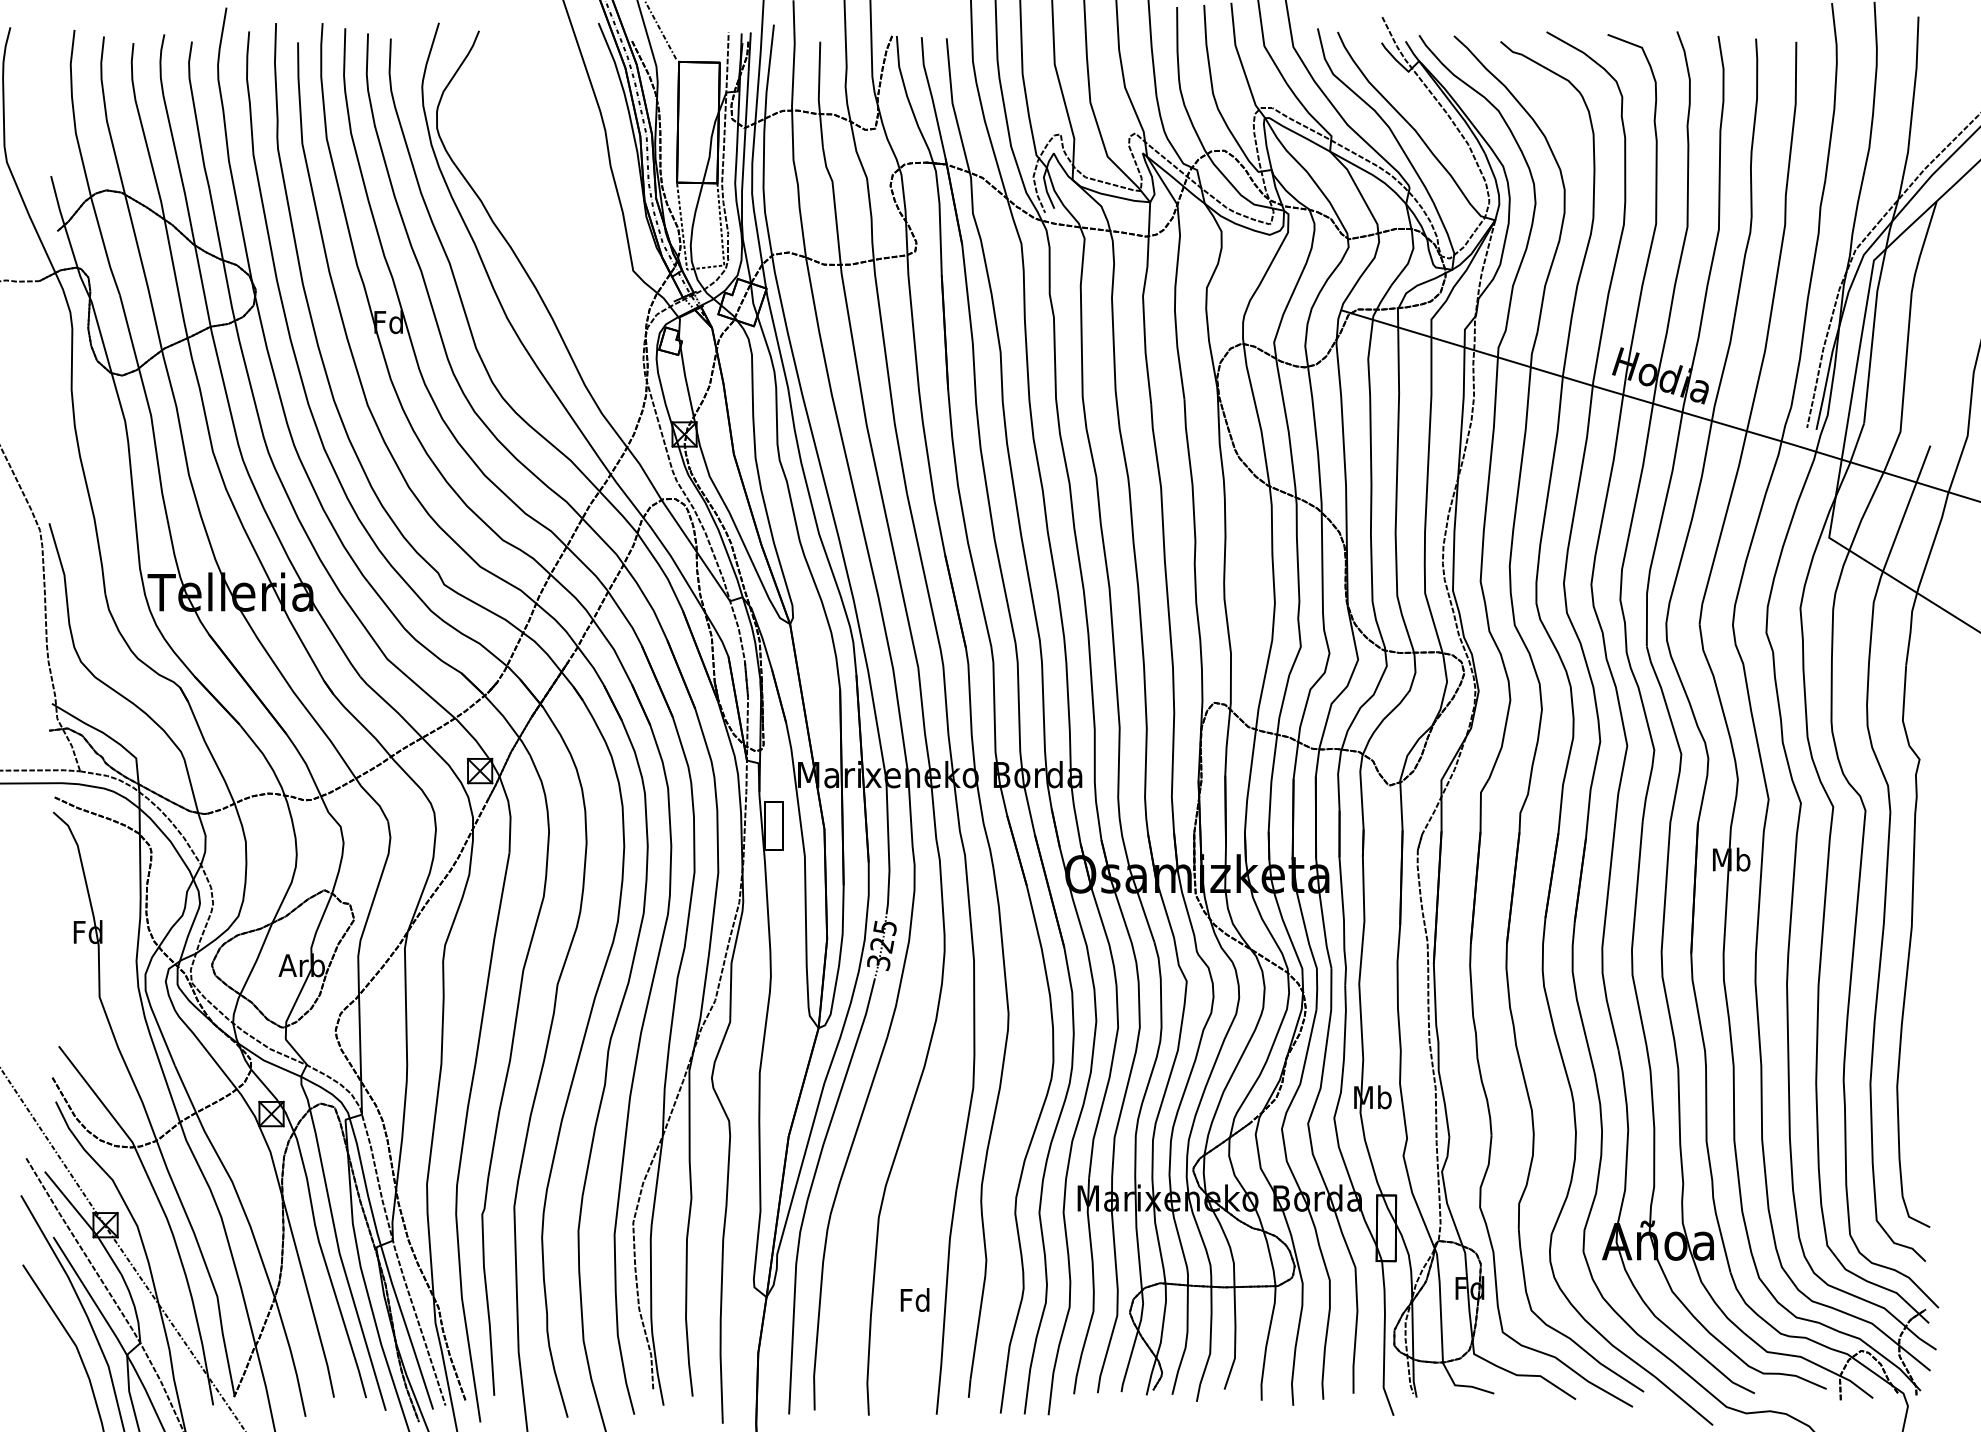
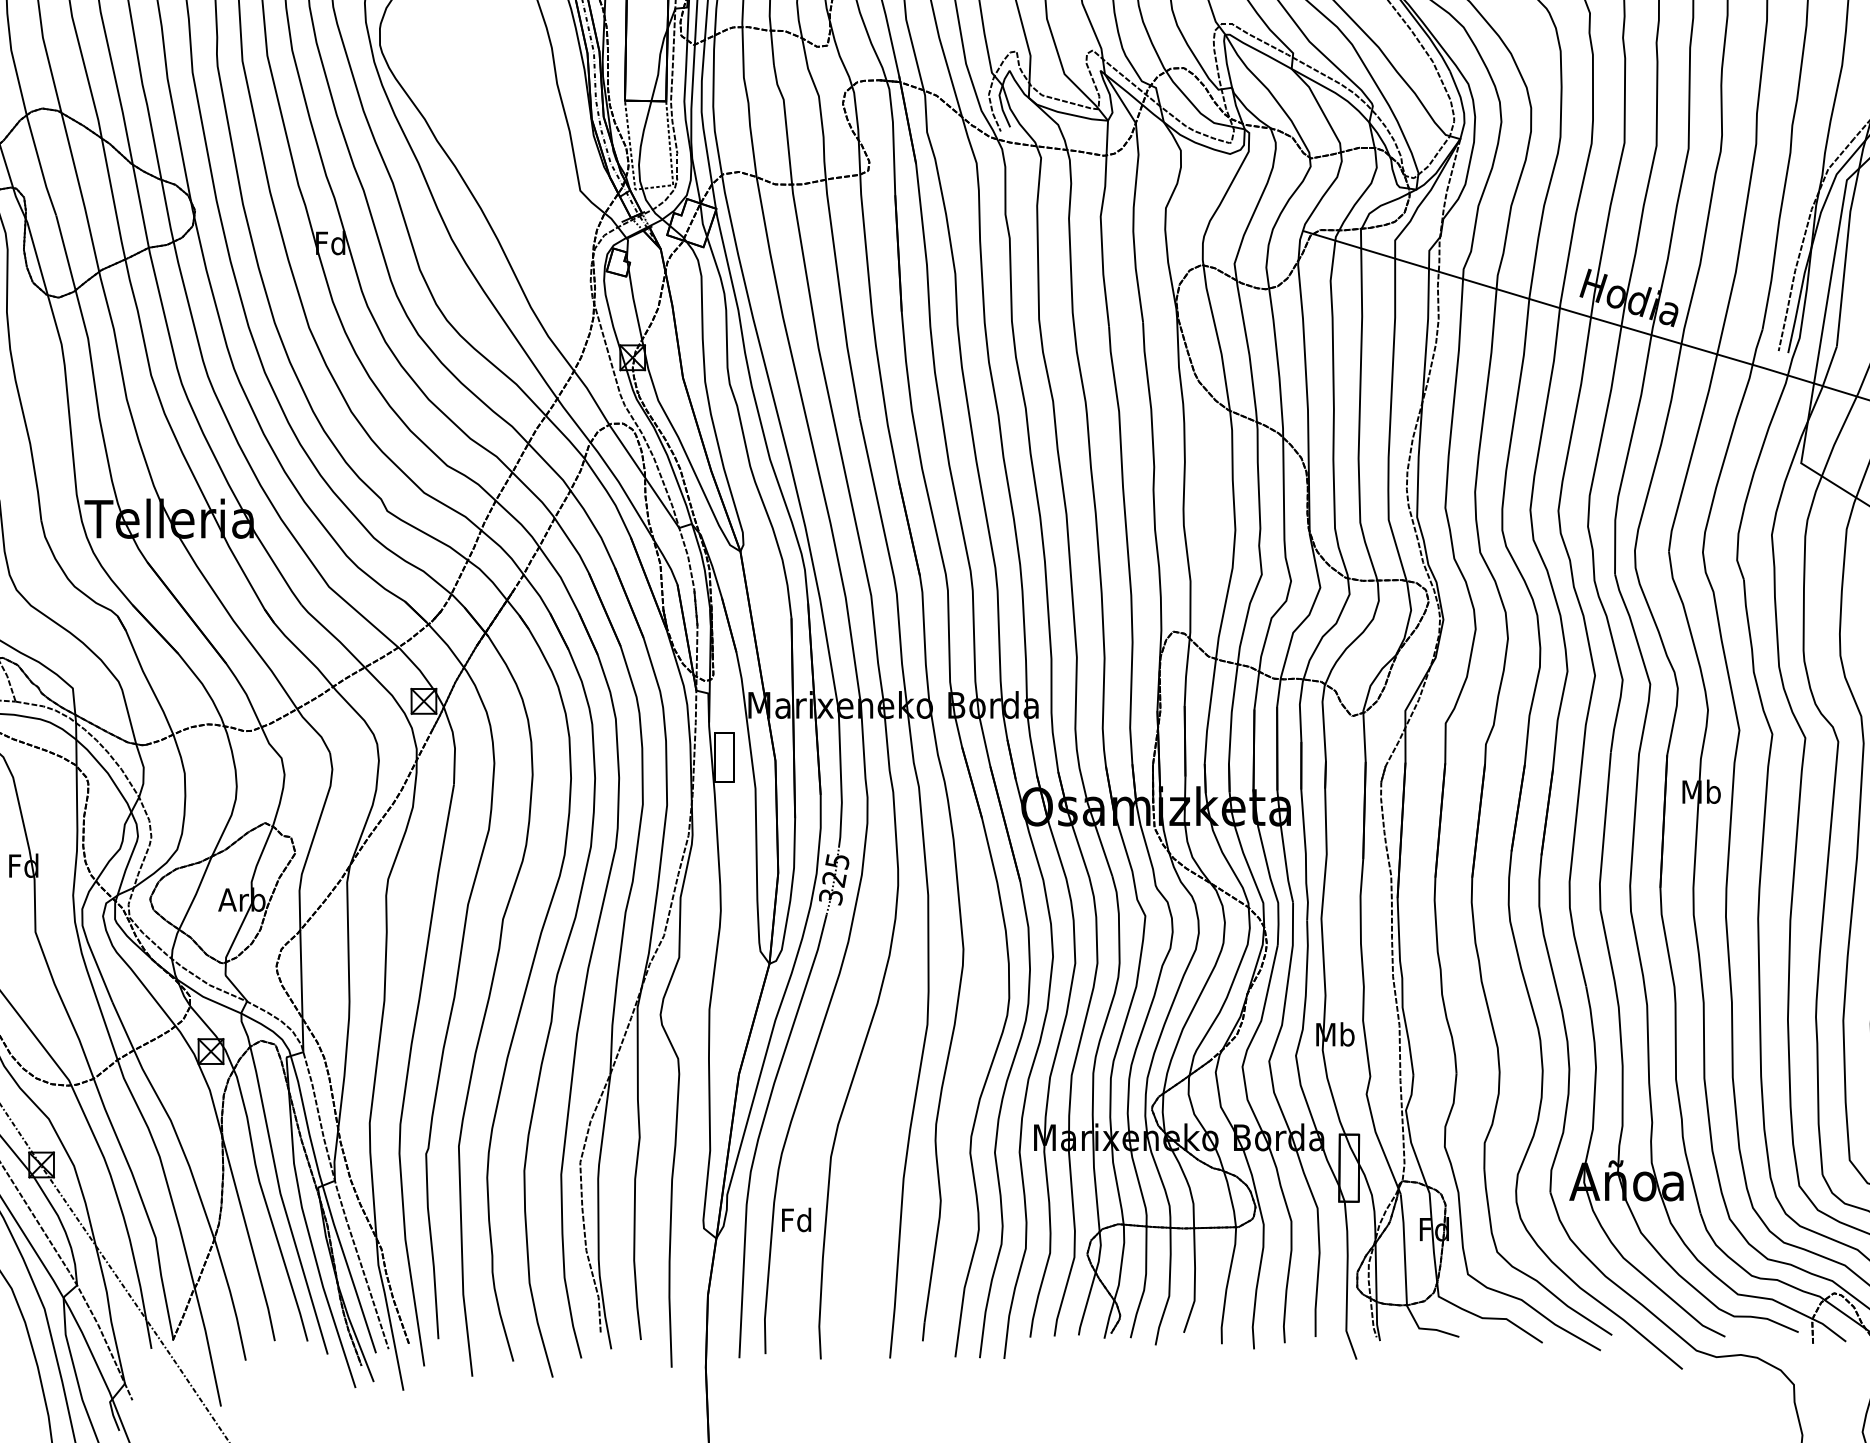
text: (914, 1299) -> (795, 1219), moved

